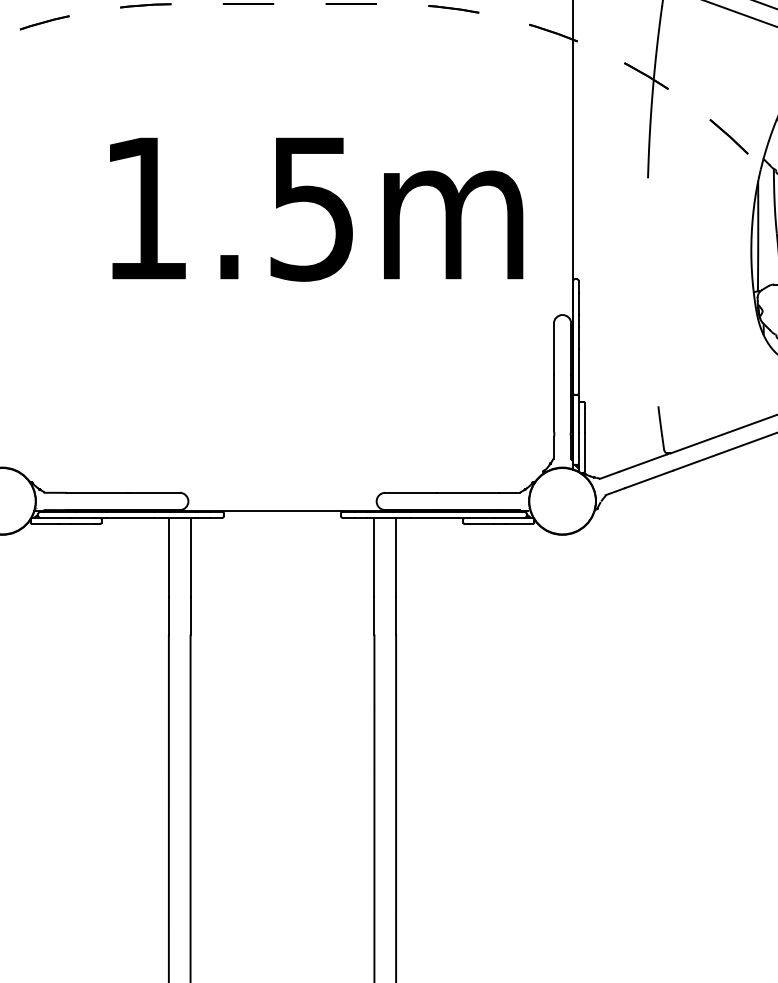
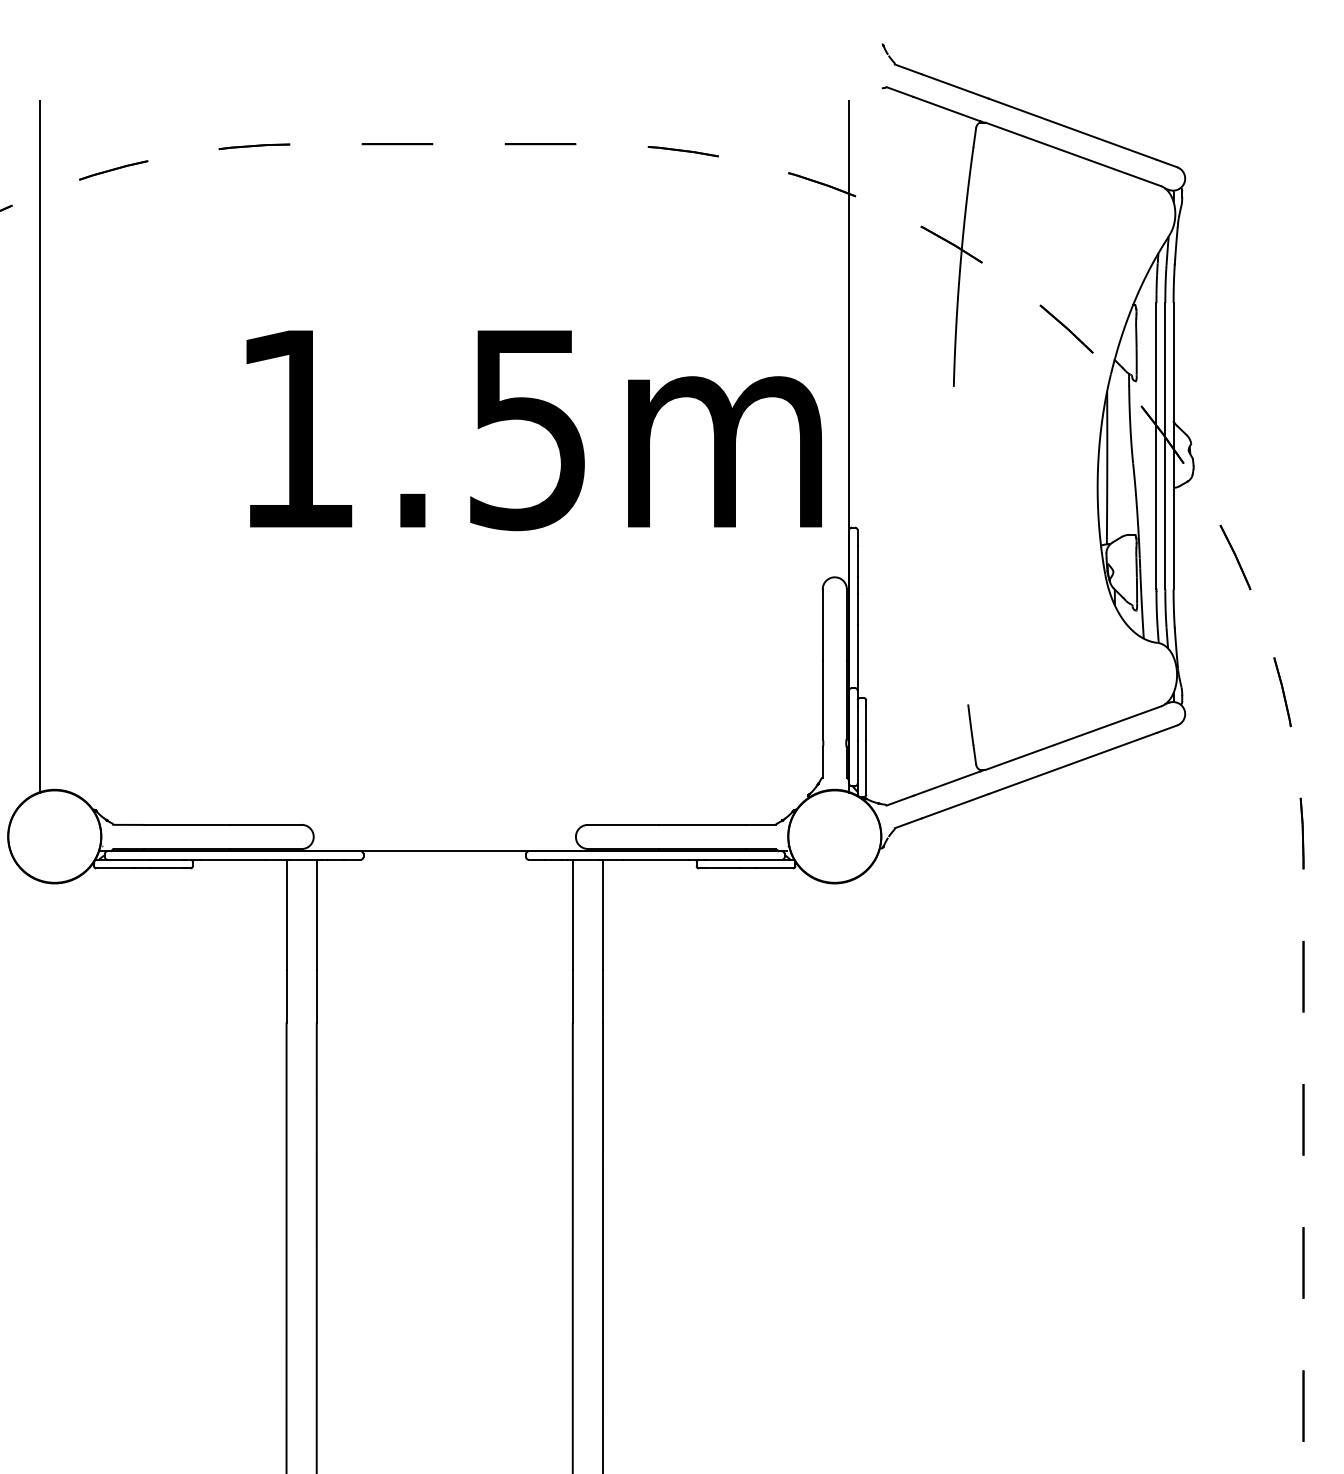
text: (316, 209) -> (533, 430), moved

